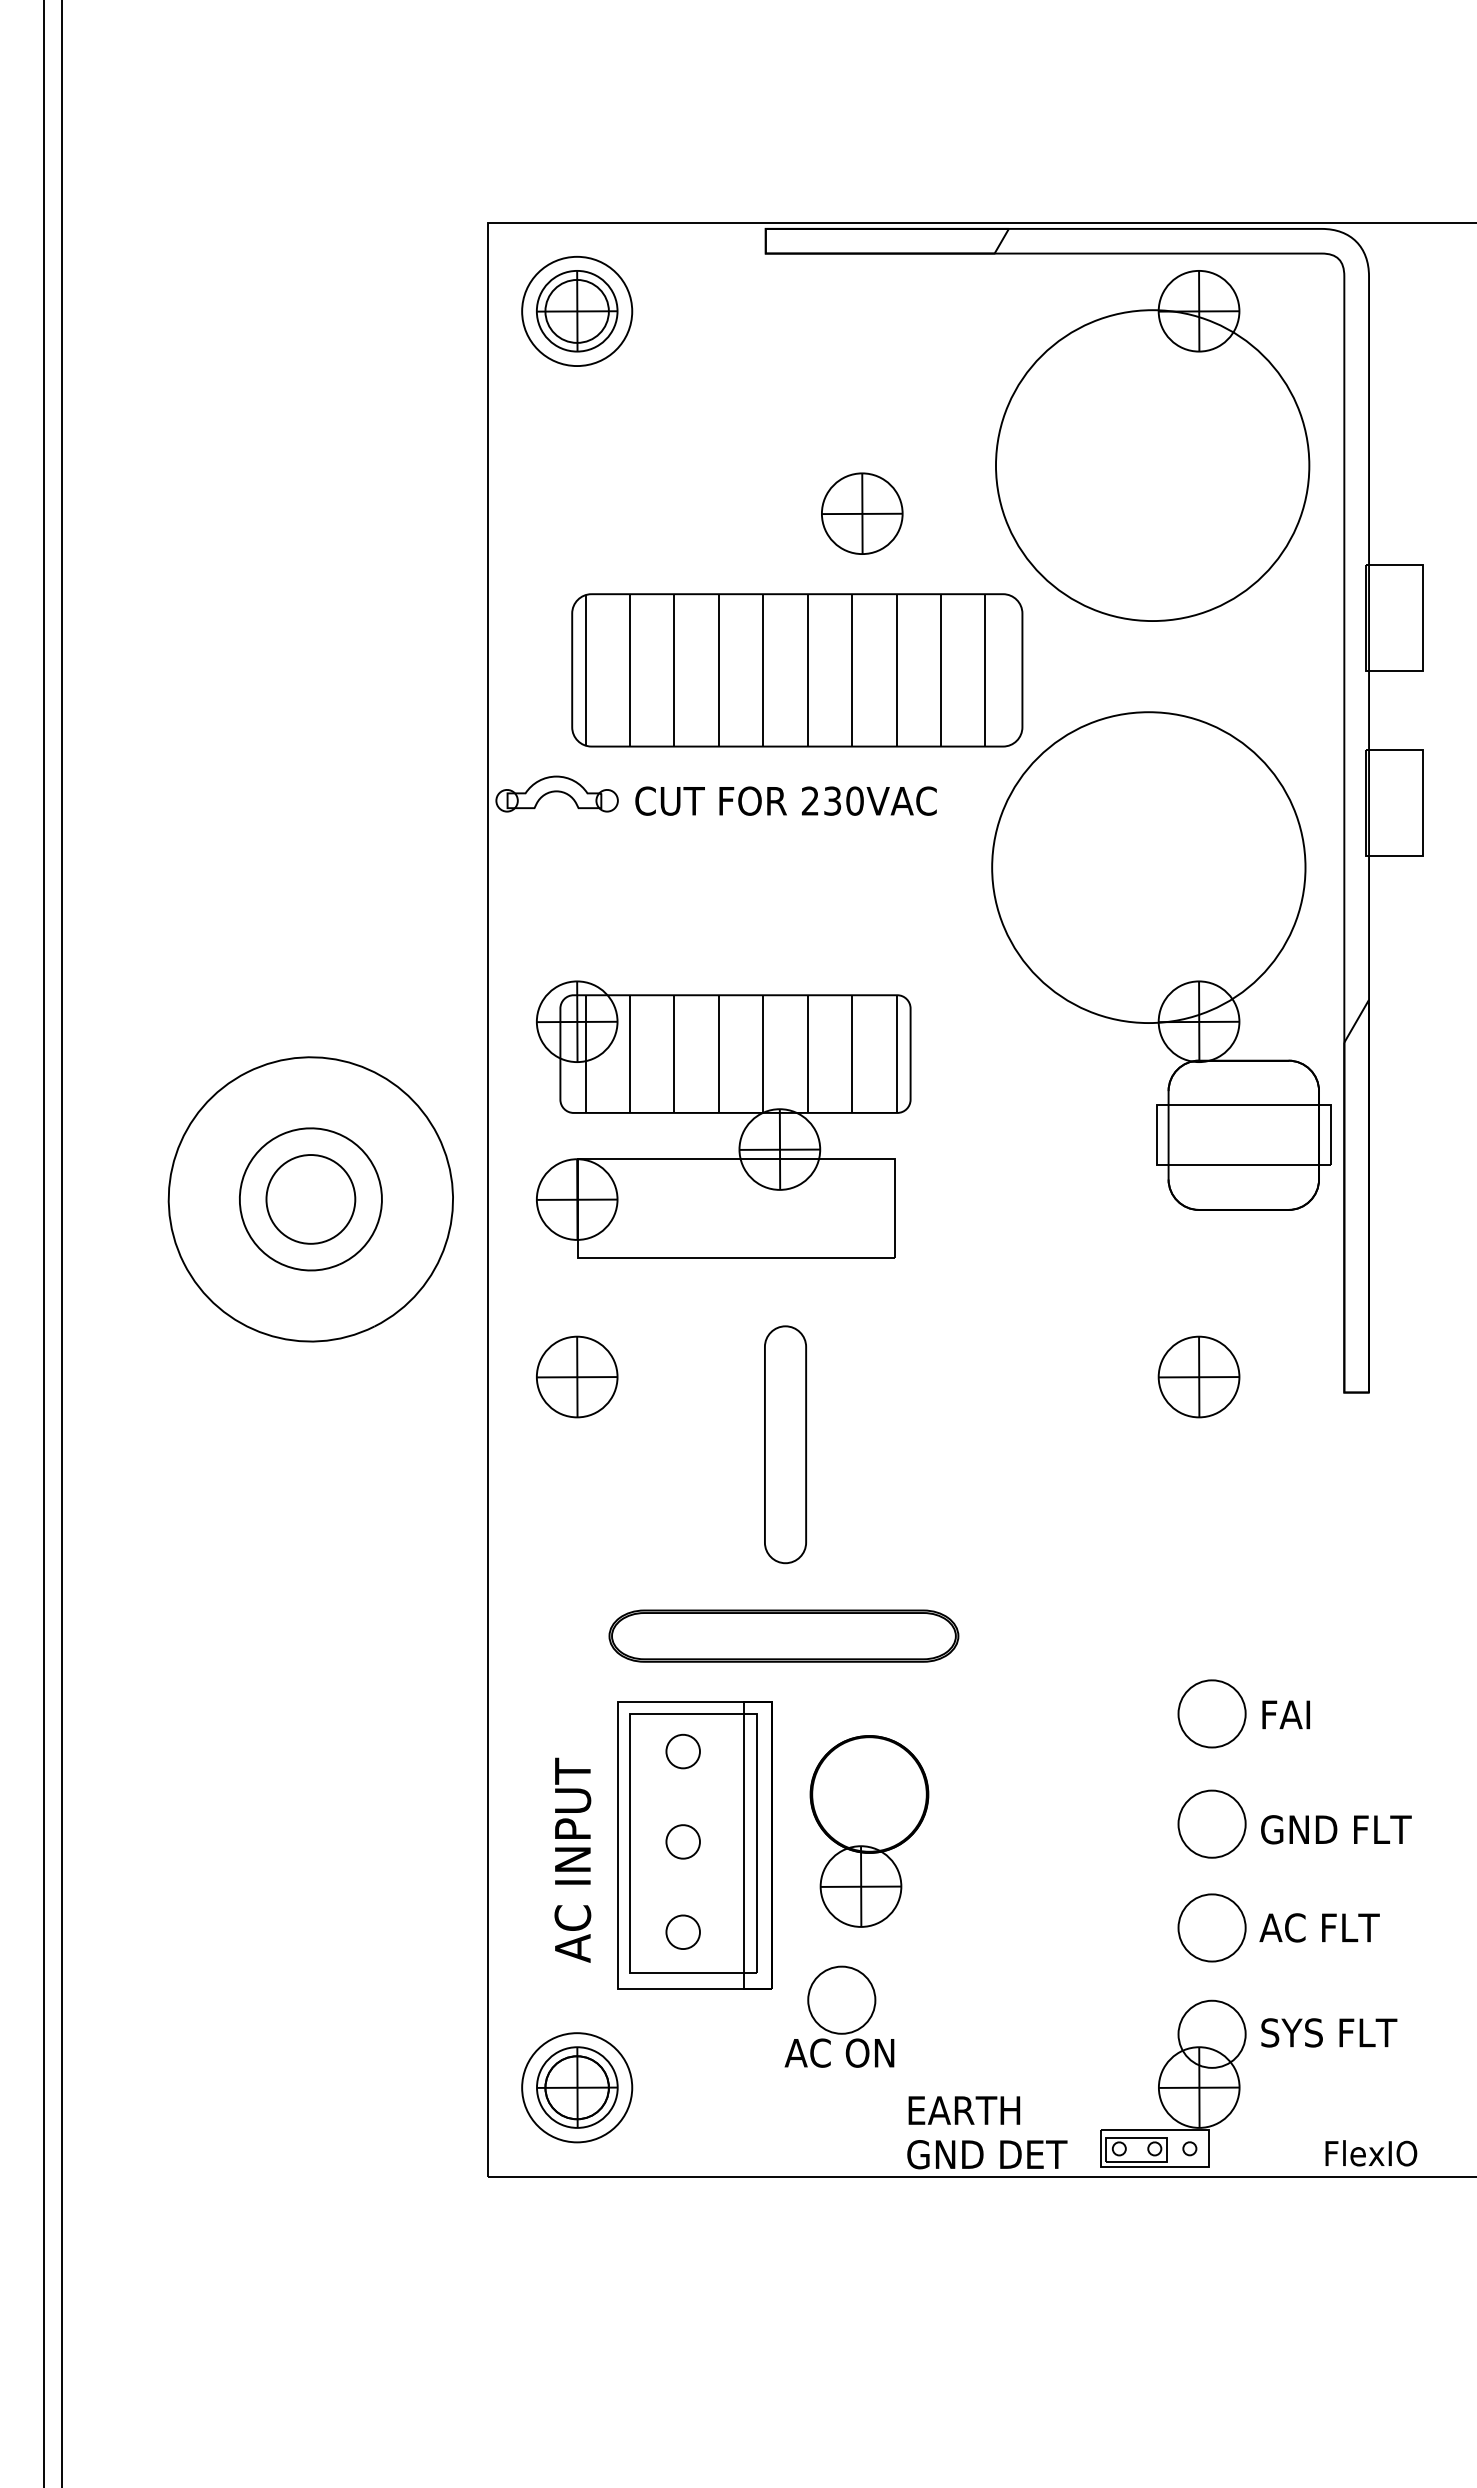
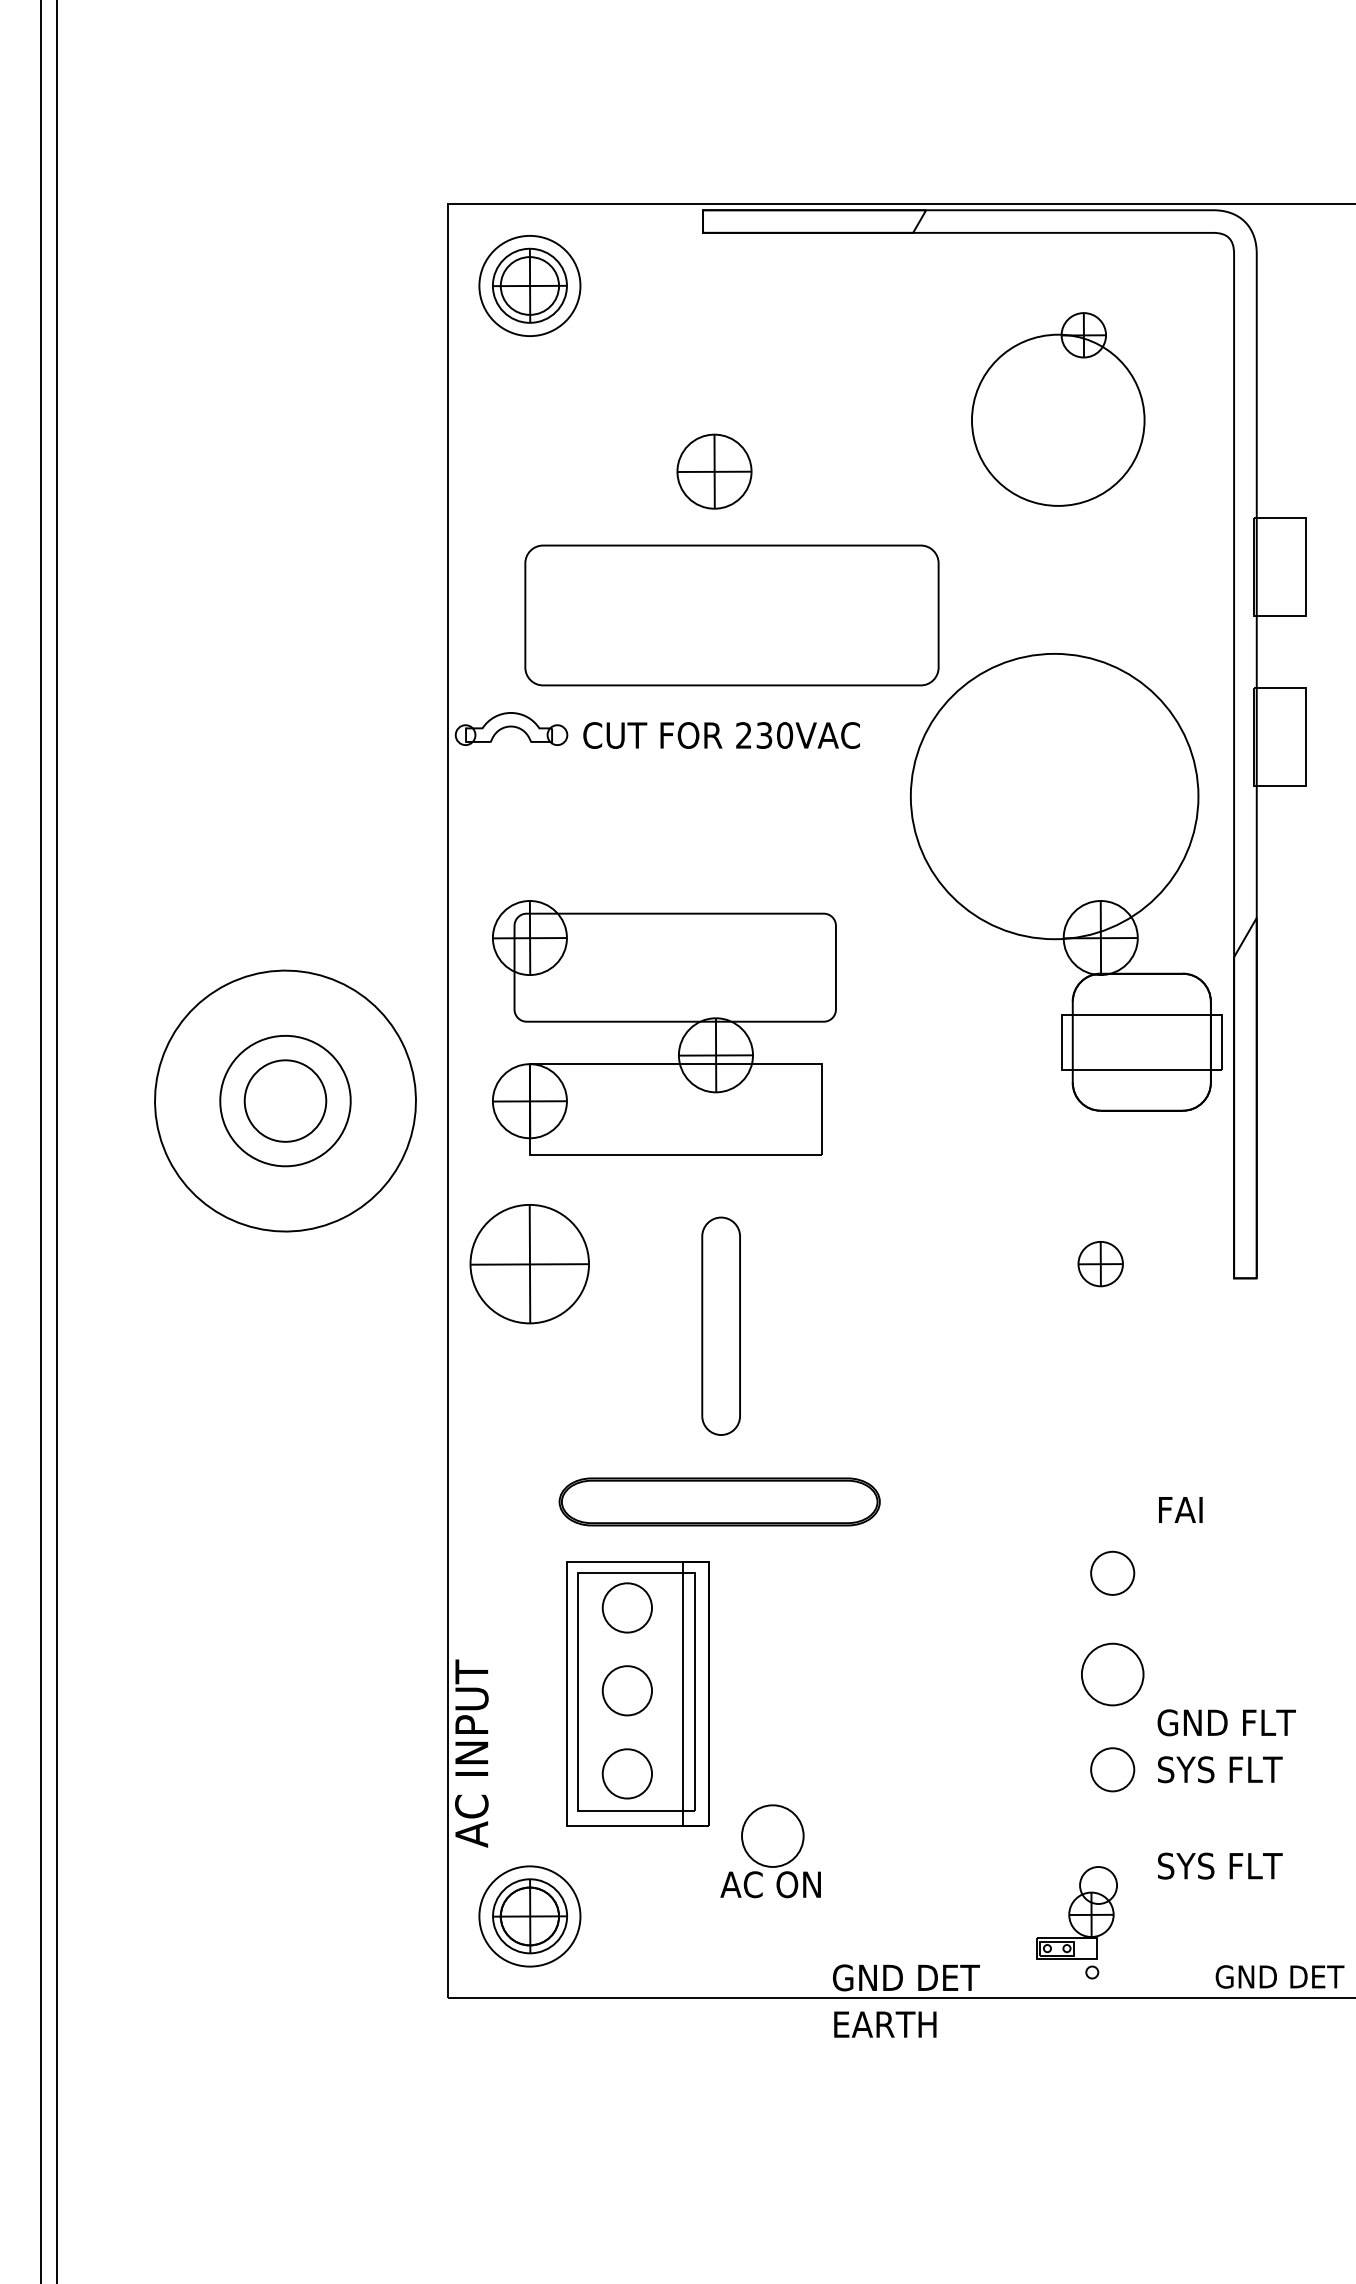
part: (1152, 445) -> (1058, 409), size x0.6
part: (862, 513) -> (714, 471), moved
hatch: (785, 670) -> (721, 615), removed
hatch: (740, 1053) -> (679, 967), removed
part: (577, 1376) -> (530, 1263), size x1.6
part: (1198, 1376) -> (1100, 1263), size x0.6
part: (1211, 1713) -> (1112, 1572), size x0.7
text: (1285, 1714) -> (1180, 1509), moved
part: (682, 1751) -> (626, 1607), size x1.6
text: (1336, 1829) -> (1226, 1722), moved
part: (869, 1831) -> (798, 1681), removed
part: (682, 1841) -> (626, 1690), size x1.6
text: (572, 1859) -> (471, 1752), moved
part: (1211, 1927) -> (1112, 1769), size x0.7
text: (1328, 1927) -> (1219, 1769), AC FLT -> SYS FLT
part: (682, 1931) -> (626, 1773), size x1.6
part: (1173, 2083) -> (1077, 1912), size x0.6
text: (964, 2110) -> (885, 2024), moved
text: (1394, 2153) -> (1280, 1976), FlexIO -> GND DET

